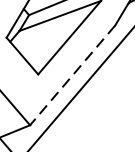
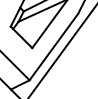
line: (72, 76) -> (53, 47), dashed -> solid

